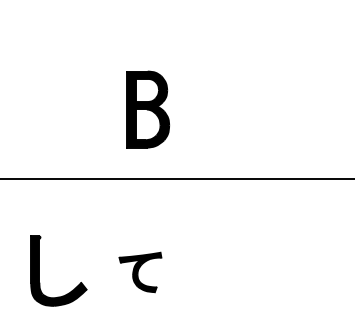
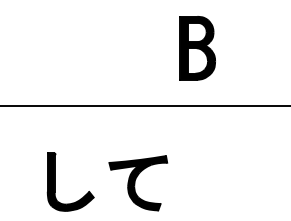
part: (147, 109) -> (197, 48), moved
part: (140, 272) -> (138, 183), size x1.67

